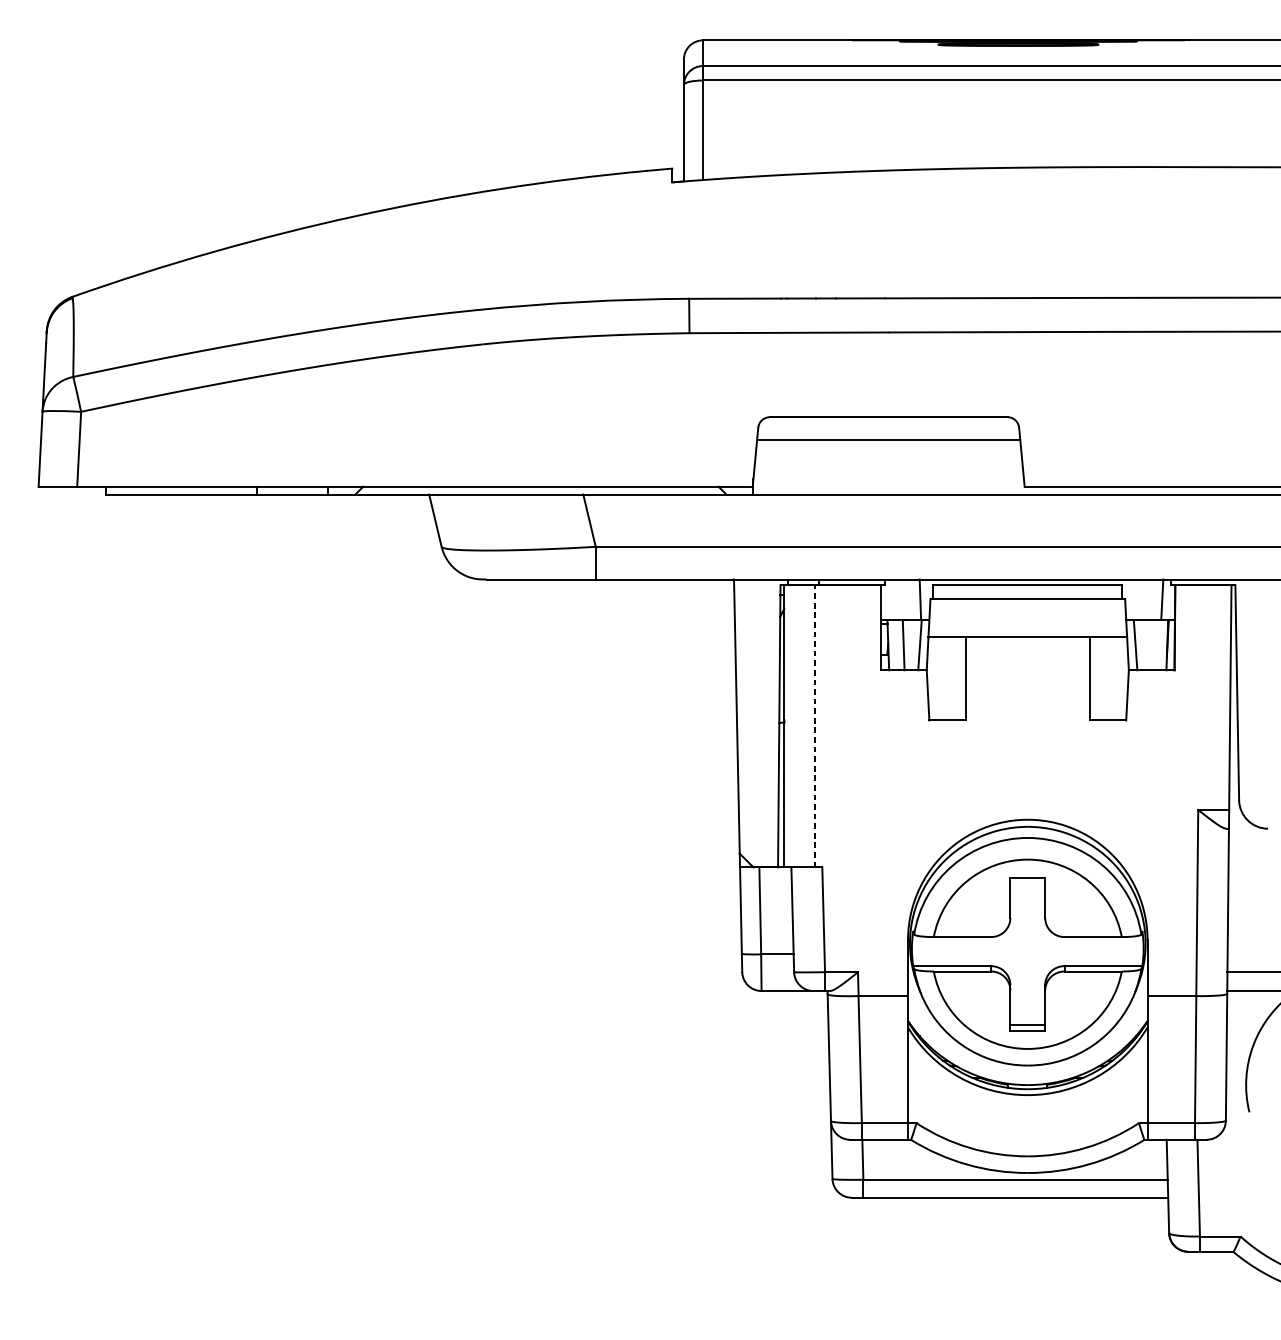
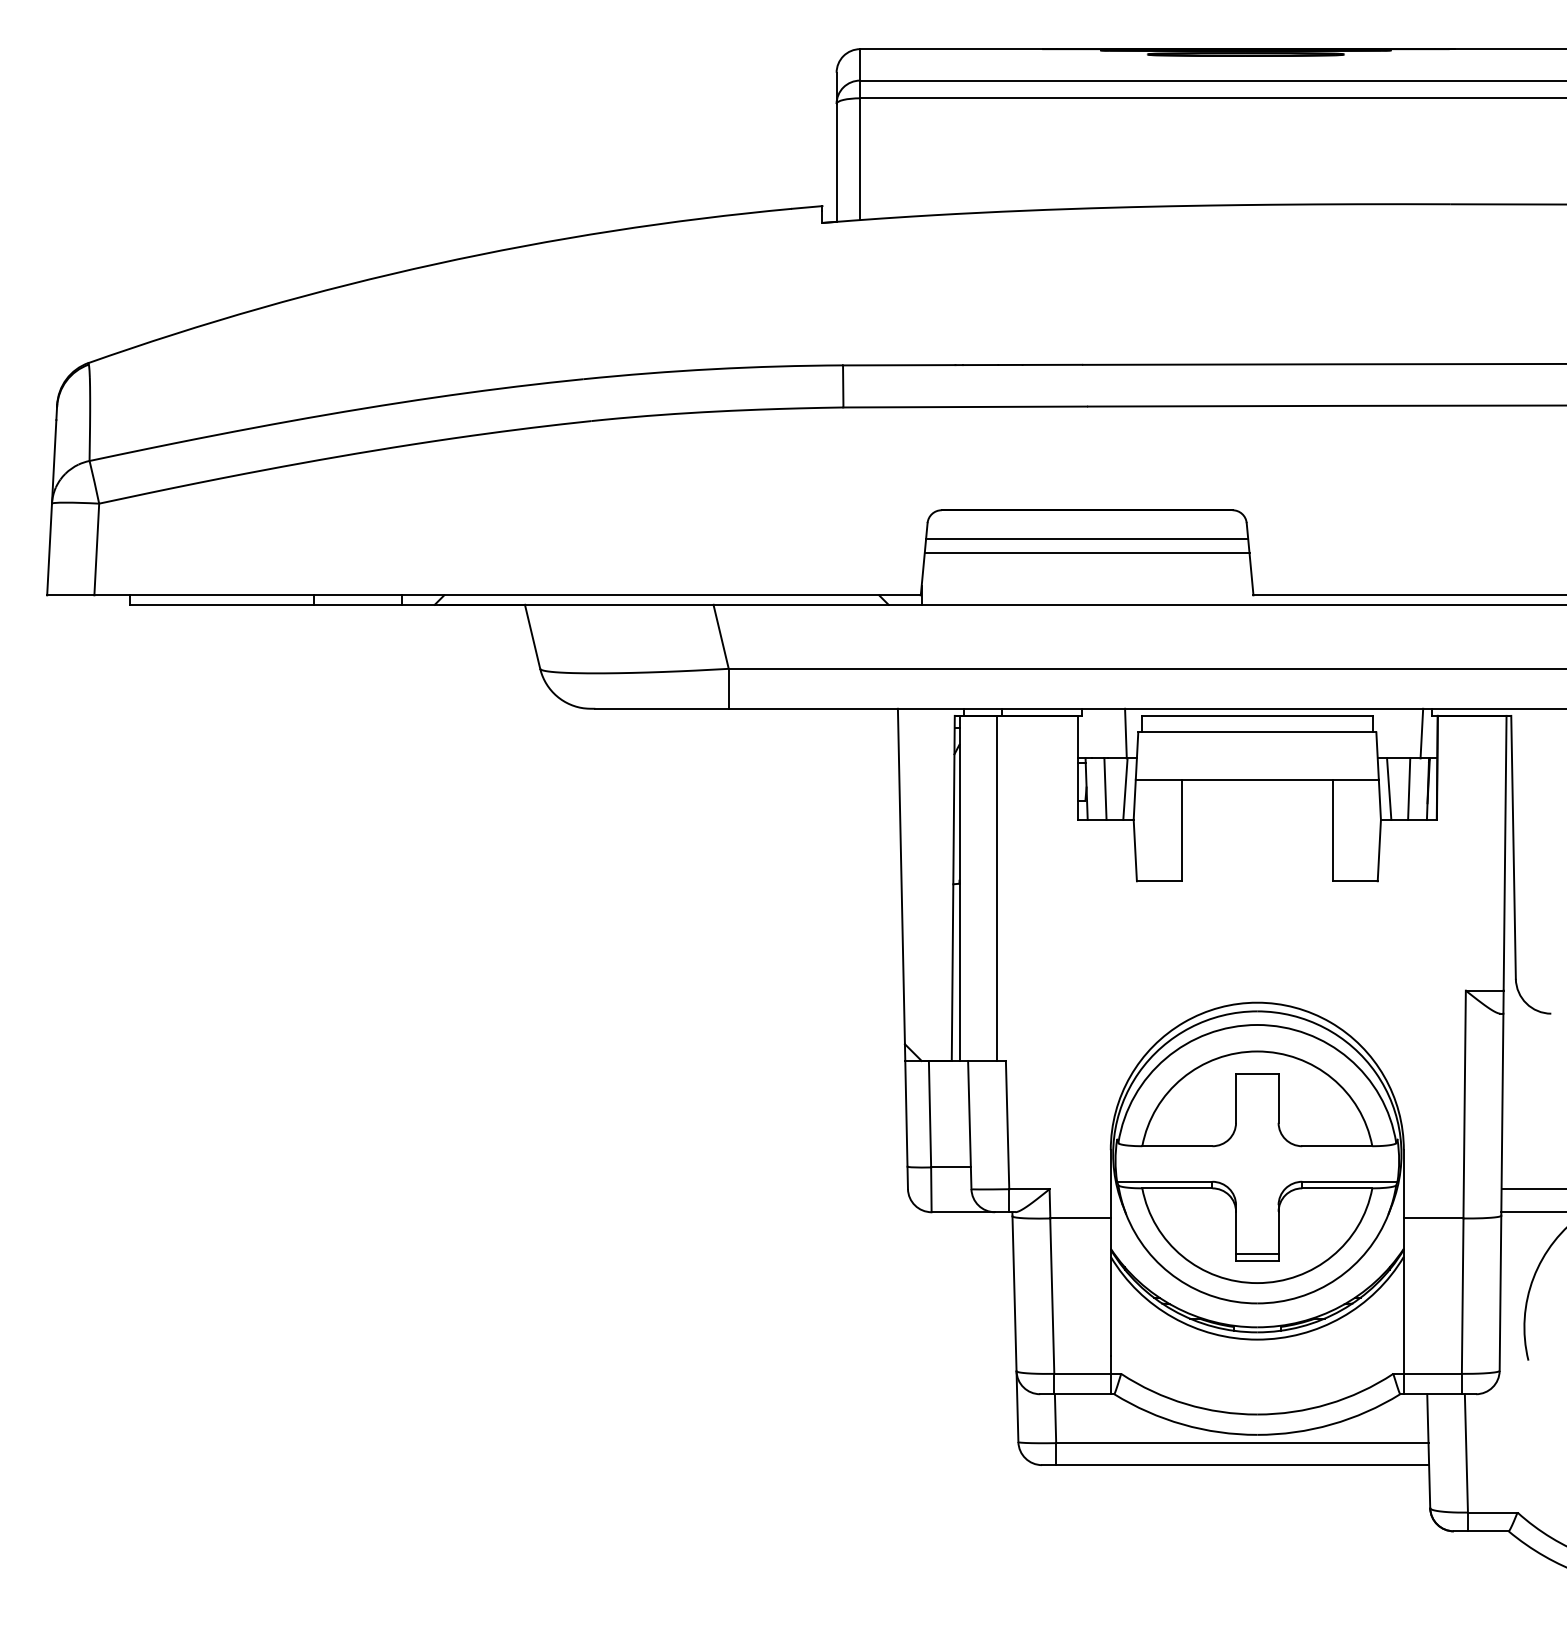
line: (888, 451) -> (1086, 552), added
line: (1152, 644) -> (1409, 788), added
line: (815, 726) -> (997, 888), dashed -> solid

